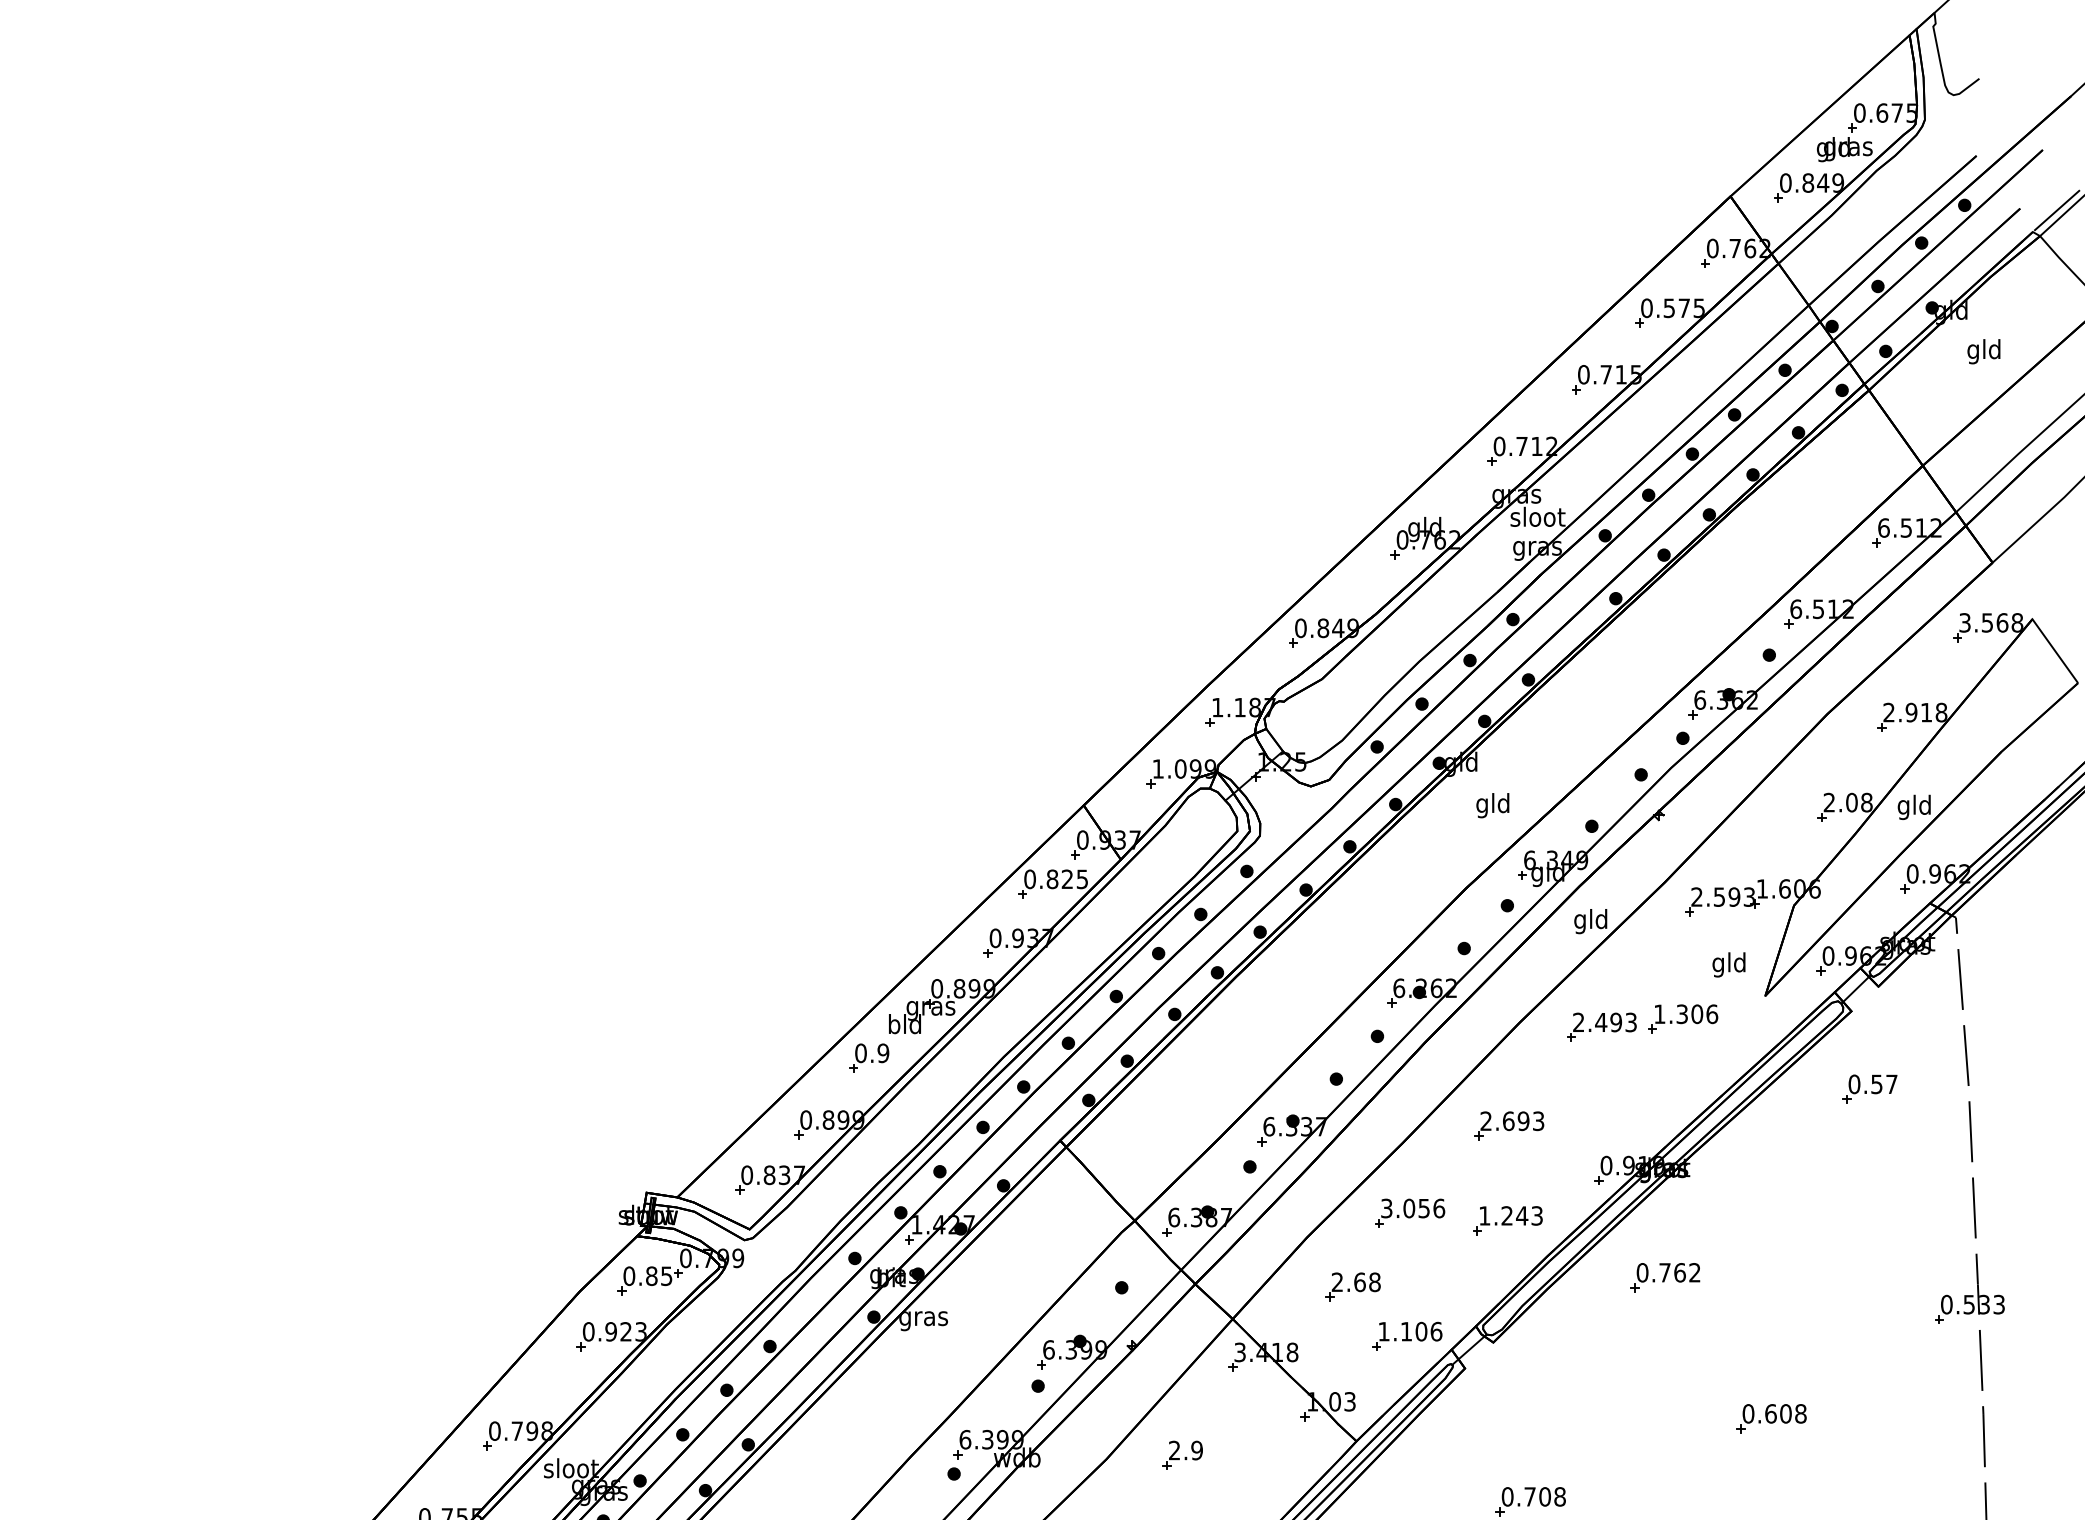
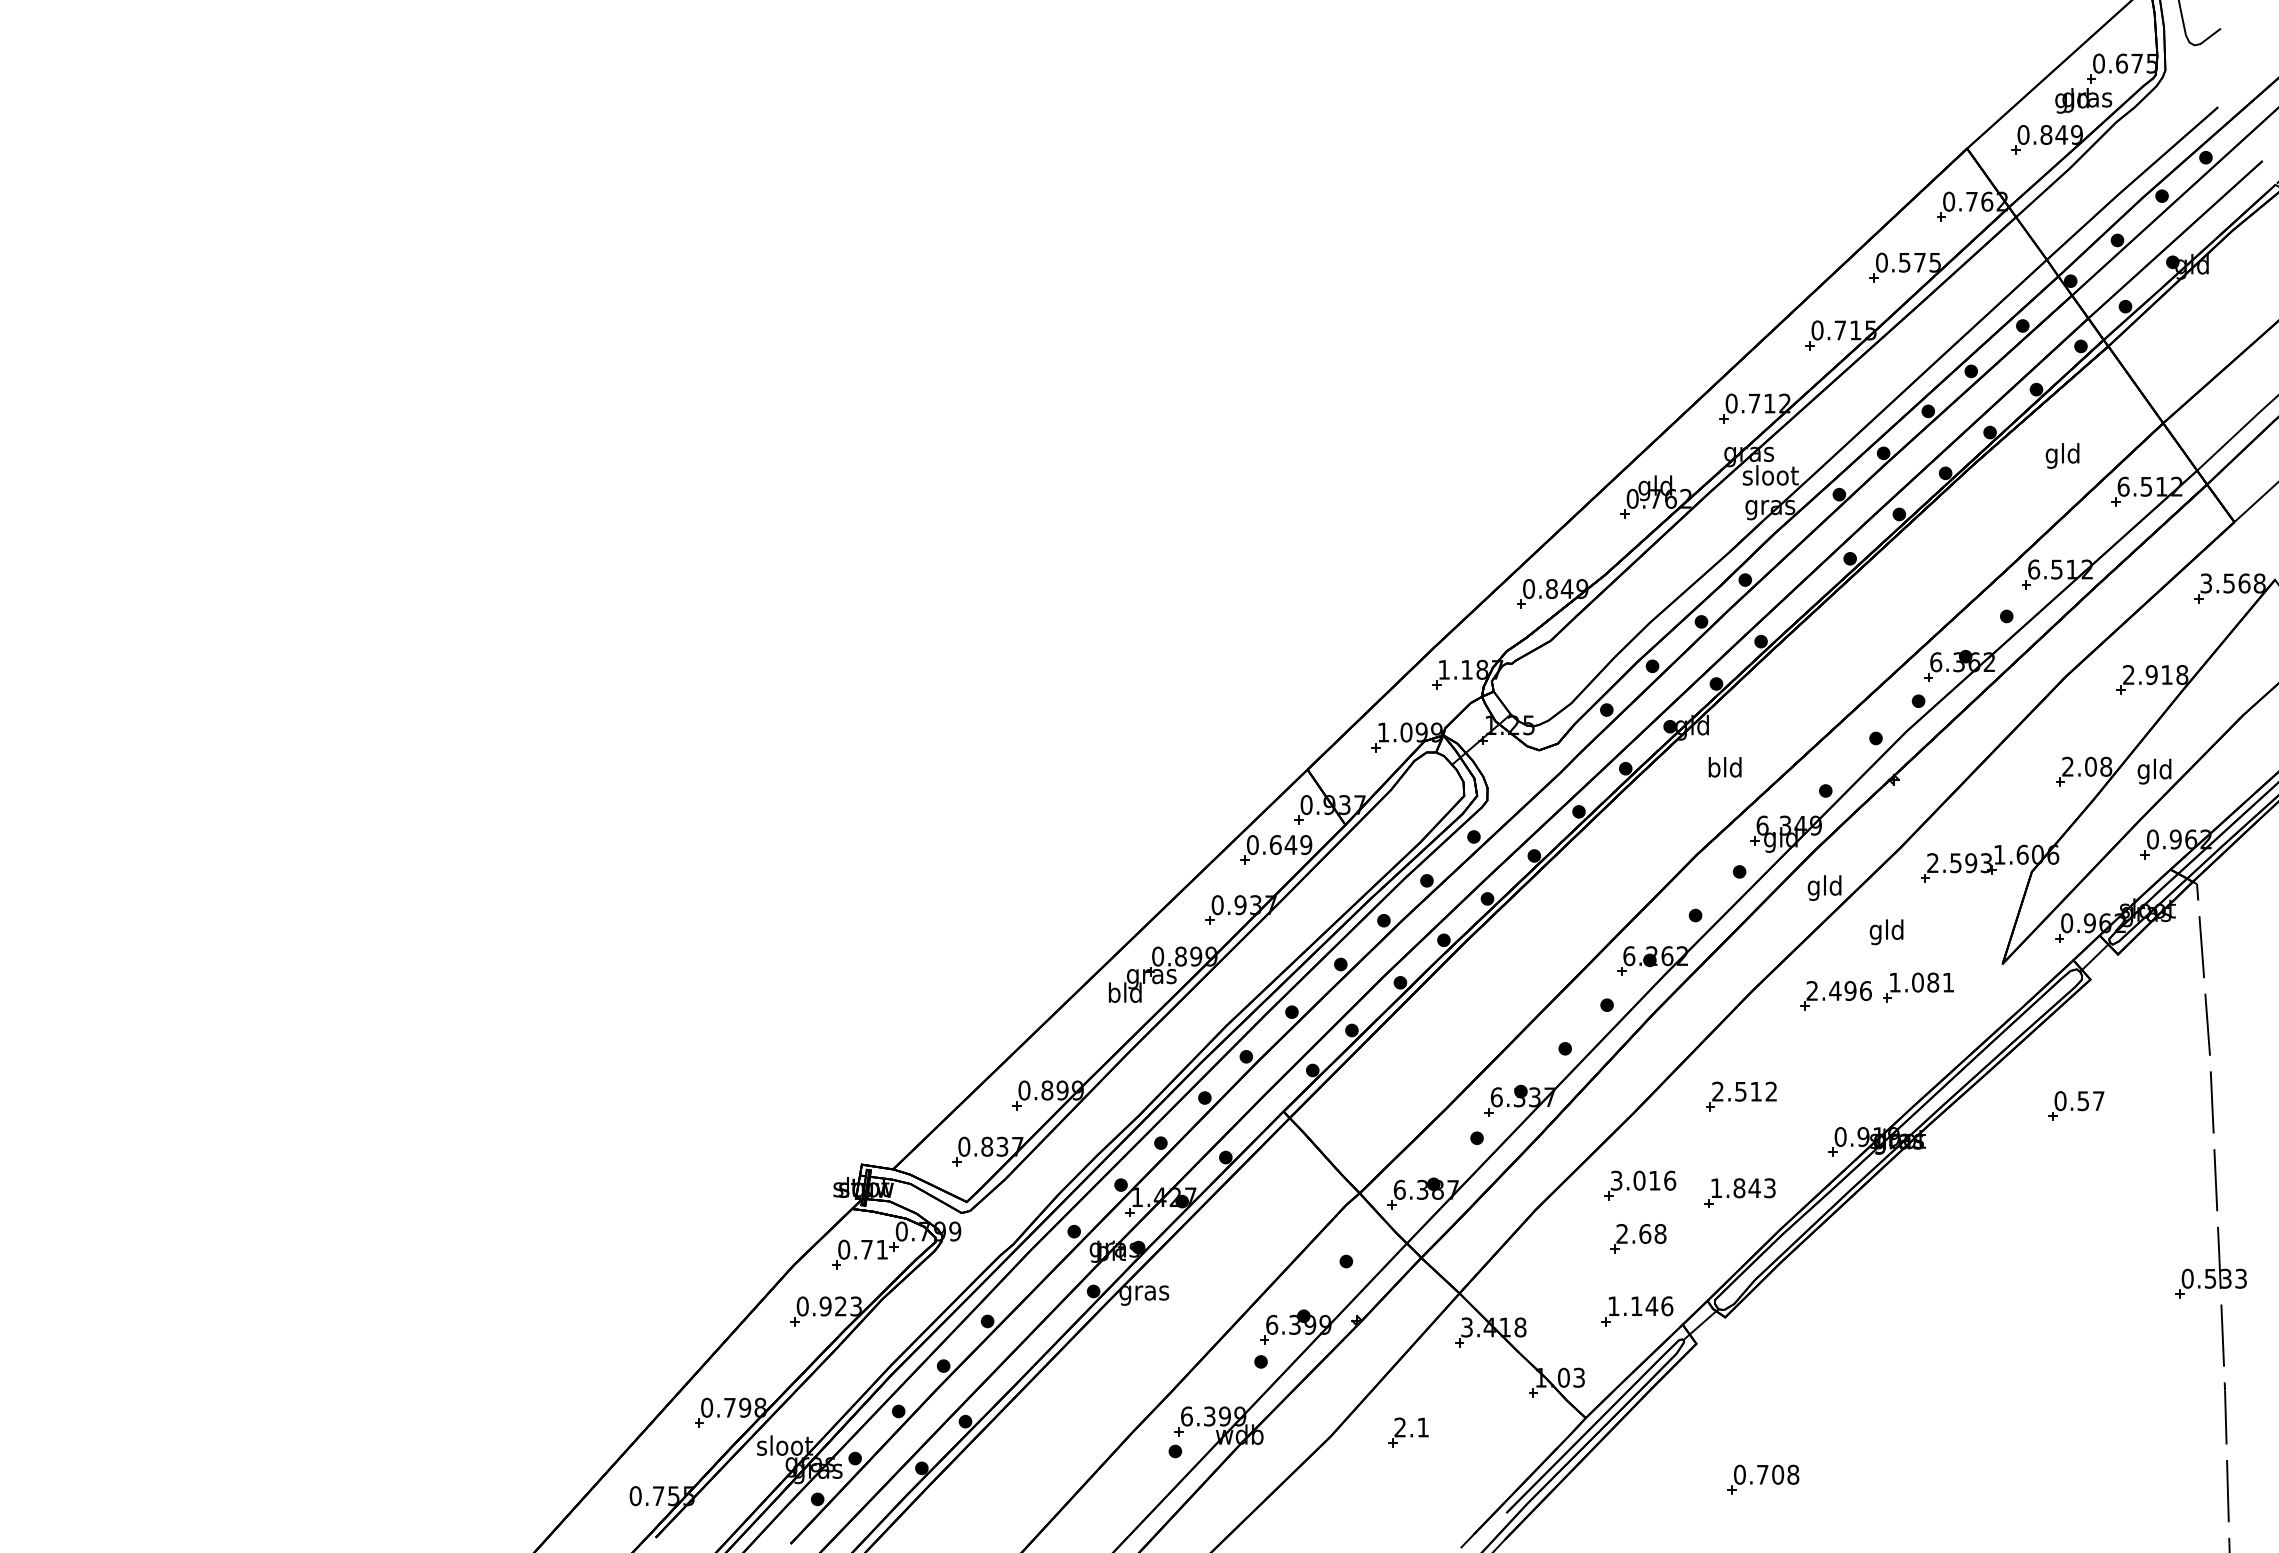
text: (1983, 351) -> (2062, 455), moved
text: (1482, 805) -> (1714, 769), gld -> bld
text: (1067, 878) -> (1290, 844), 0.825 -> 0.649
text: (1728, 965) -> (1886, 932), moved
text: (1697, 1014) -> (1933, 982), 1.306 -> 1.081
text: (1630, 1022) -> (1865, 991), 2.493 -> 2.496
part: (868, 1058) -> (1088, 1027), removed
part: (1870, 1088) -> (2076, 1105), moved
text: (1523, 1121) -> (1756, 1091), 2.693 -> 2.512
text: (1423, 1208) -> (1654, 1180), 3.056 -> 3.016
text: (1507, 1216) -> (1739, 1188), 1.243 -> 1.843
text: (659, 1275) -> (874, 1249), 0.85 -> 0.71
part: (1665, 1276) -> (1900, 1250), removed
part: (1353, 1286) -> (1638, 1238), moved
text: (1421, 1331) -> (1651, 1306), 1.106 -> 1.146
part: (1771, 1418) -> (2008, 1394), removed
text: (1197, 1450) -> (1423, 1427), 2.9 -> 2.1

